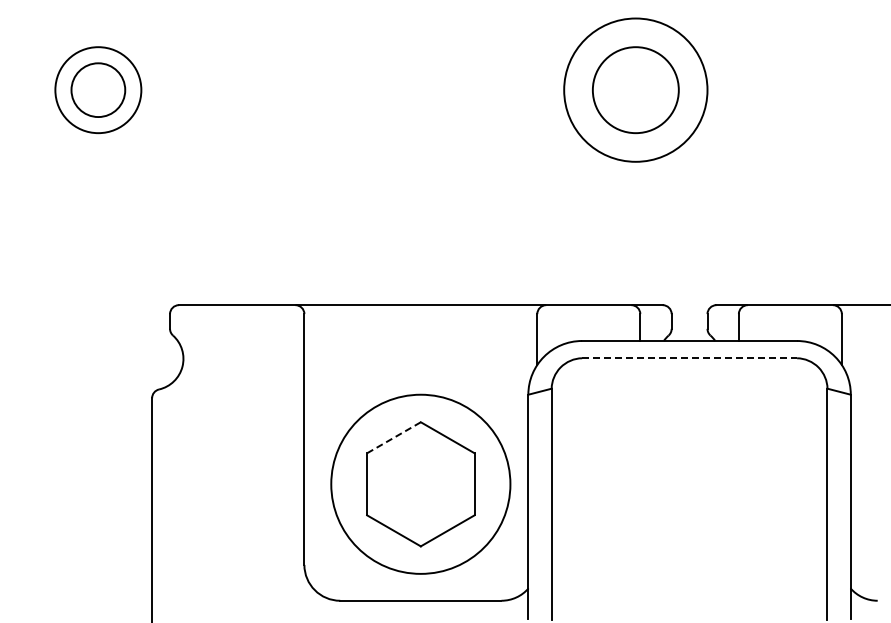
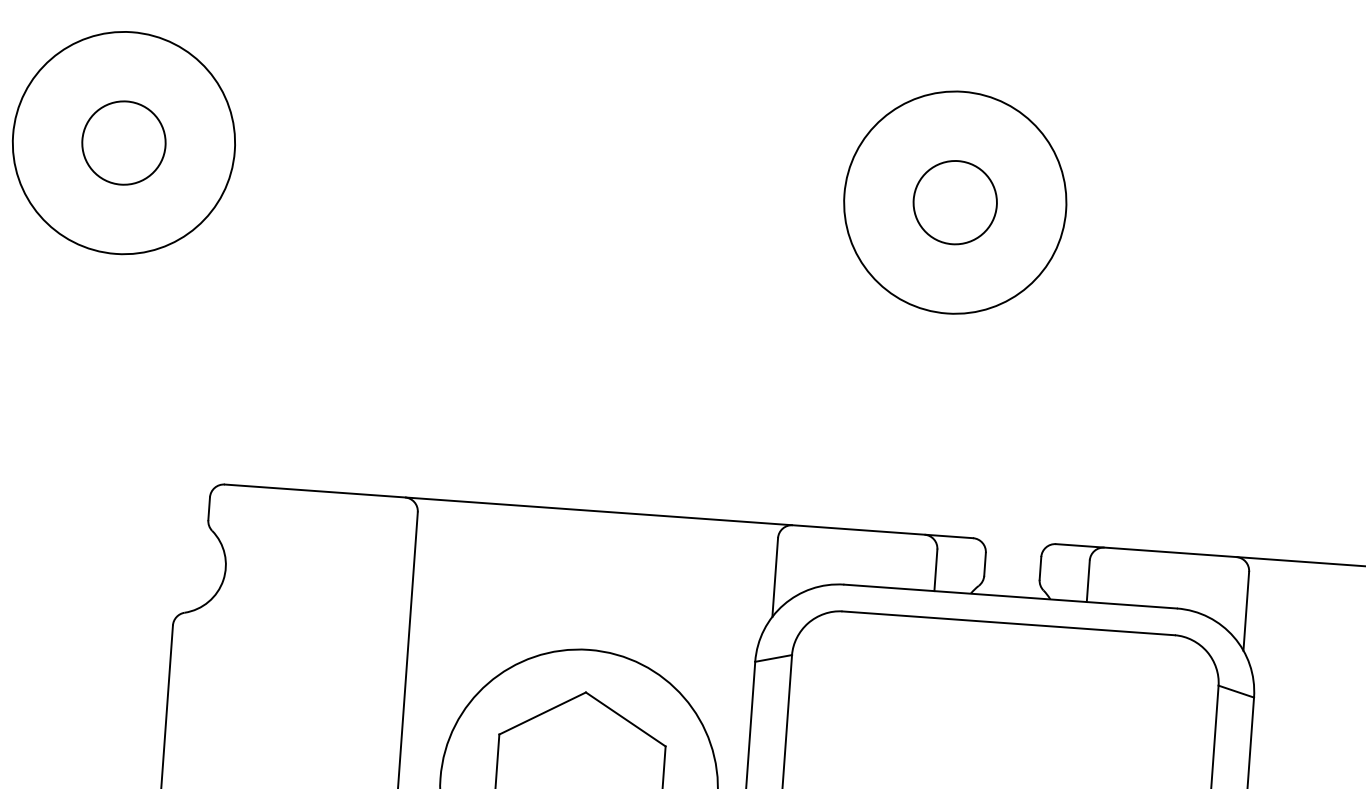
circle: (98, 89) -> (124, 142), size x1.67
circle: (635, 90) -> (954, 203), size x0.62
line: (690, 358) -> (1010, 623), dashed -> solid
line: (394, 437) -> (543, 713), dashed -> solid

